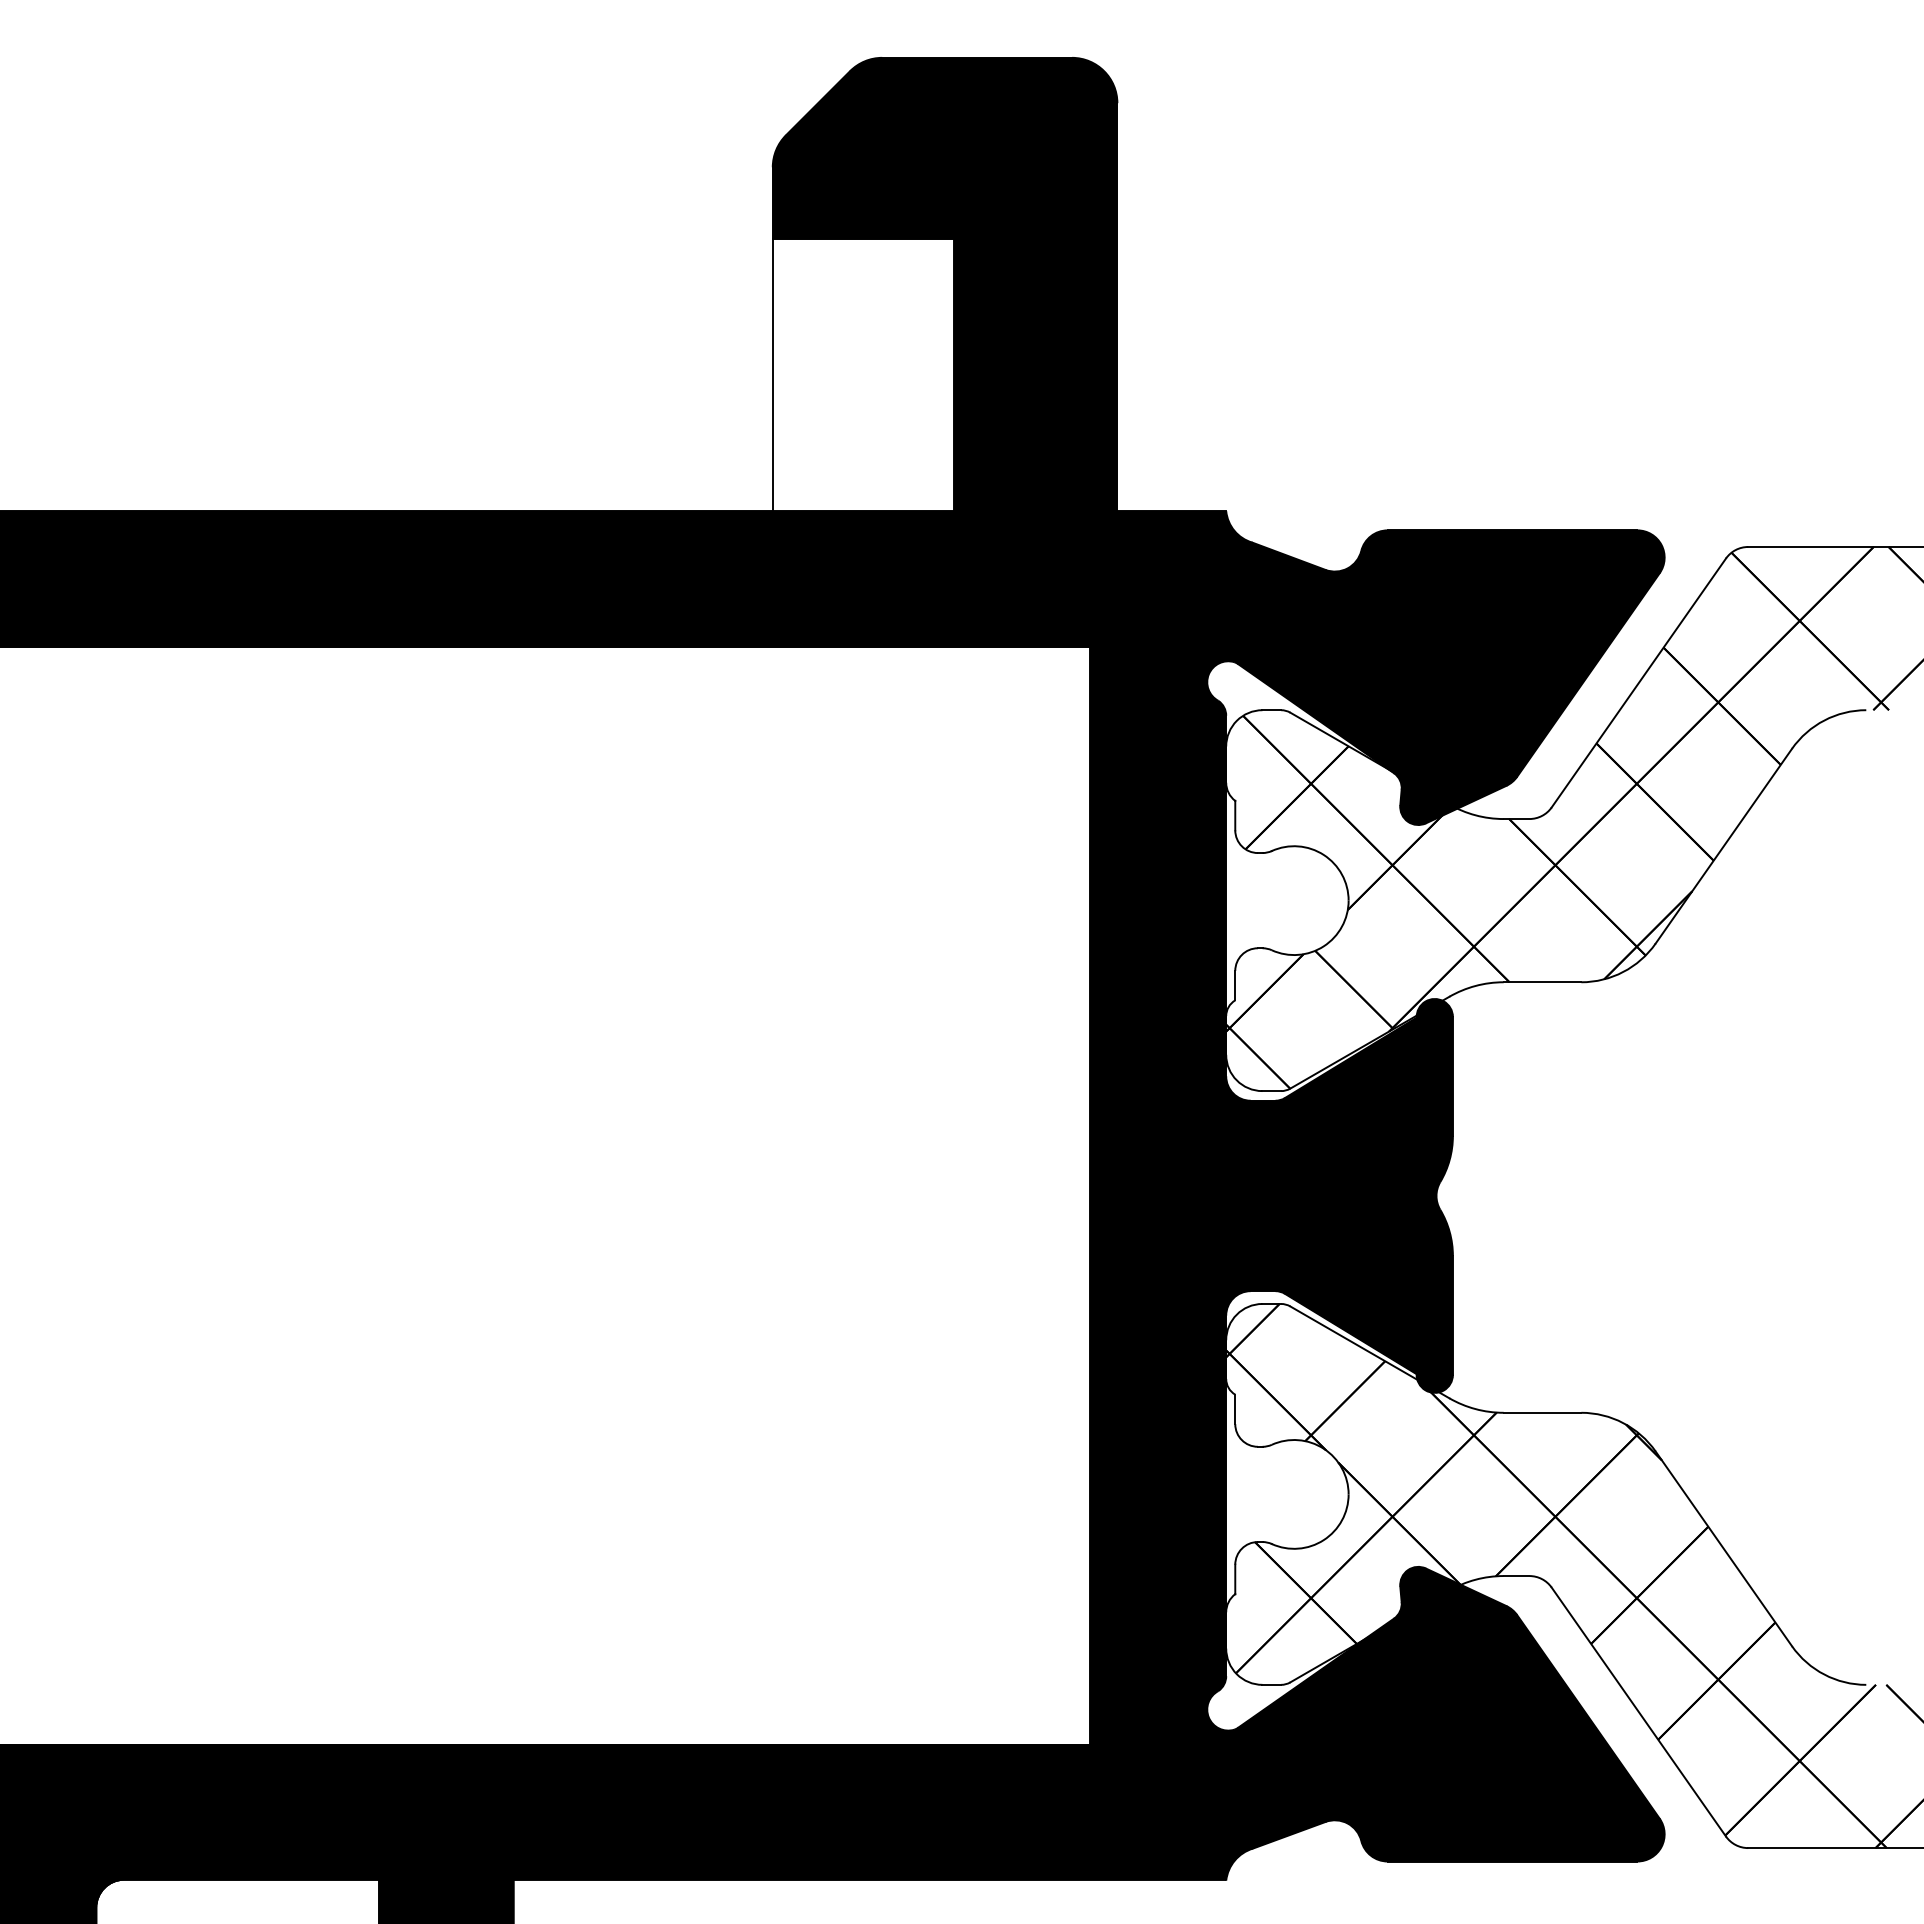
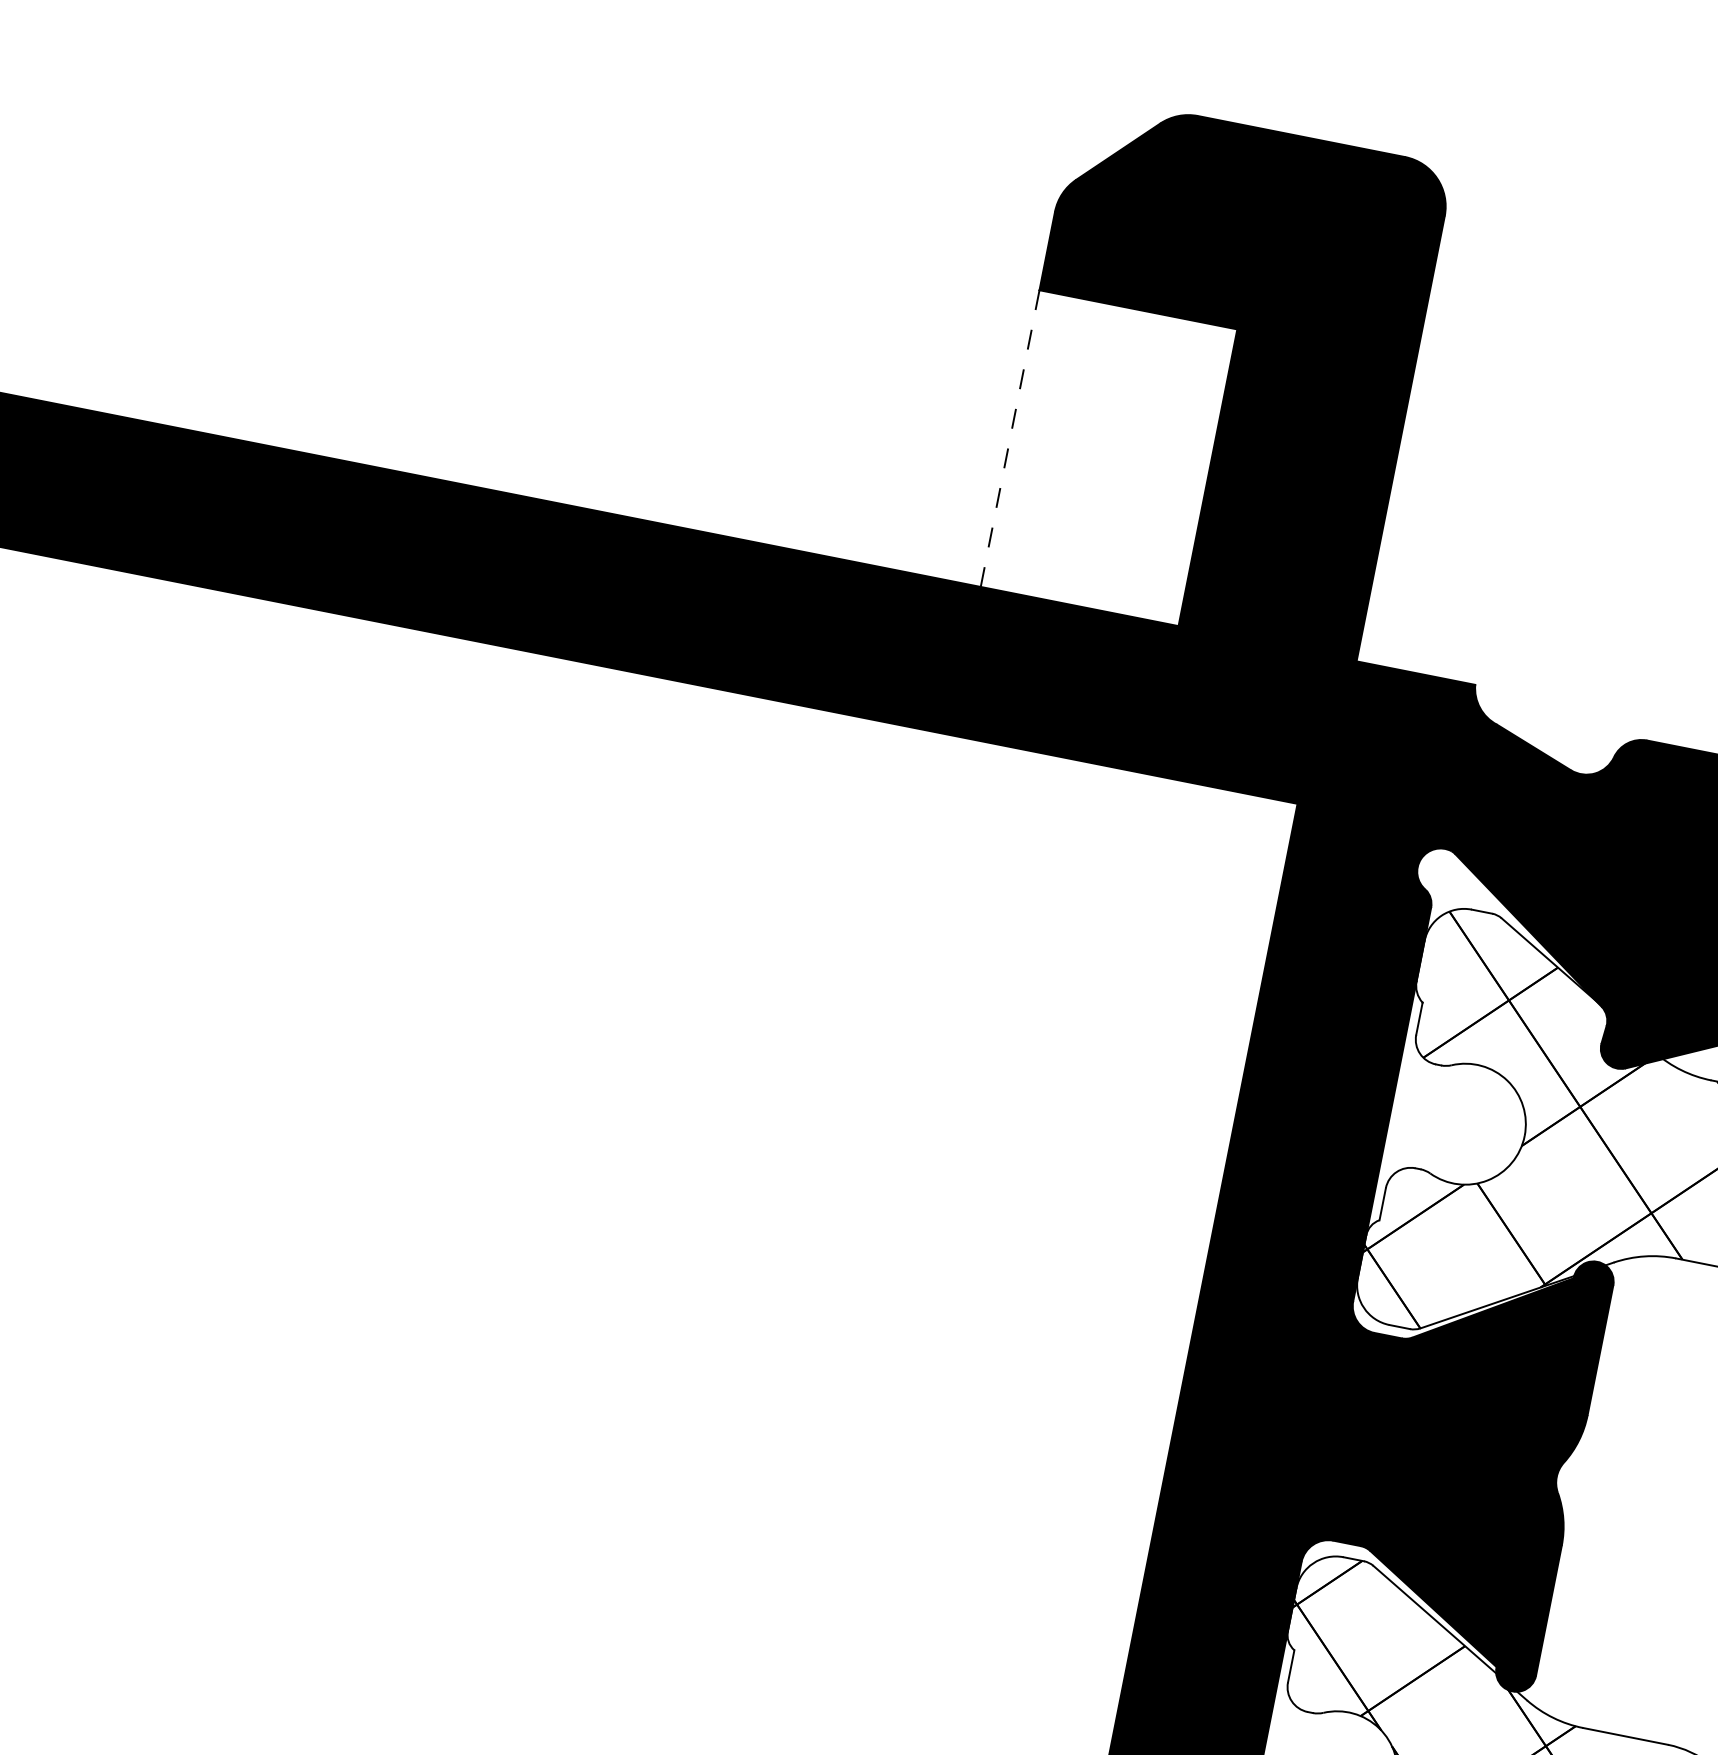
line: (772, 375) -> (1009, 438), solid -> dashed

